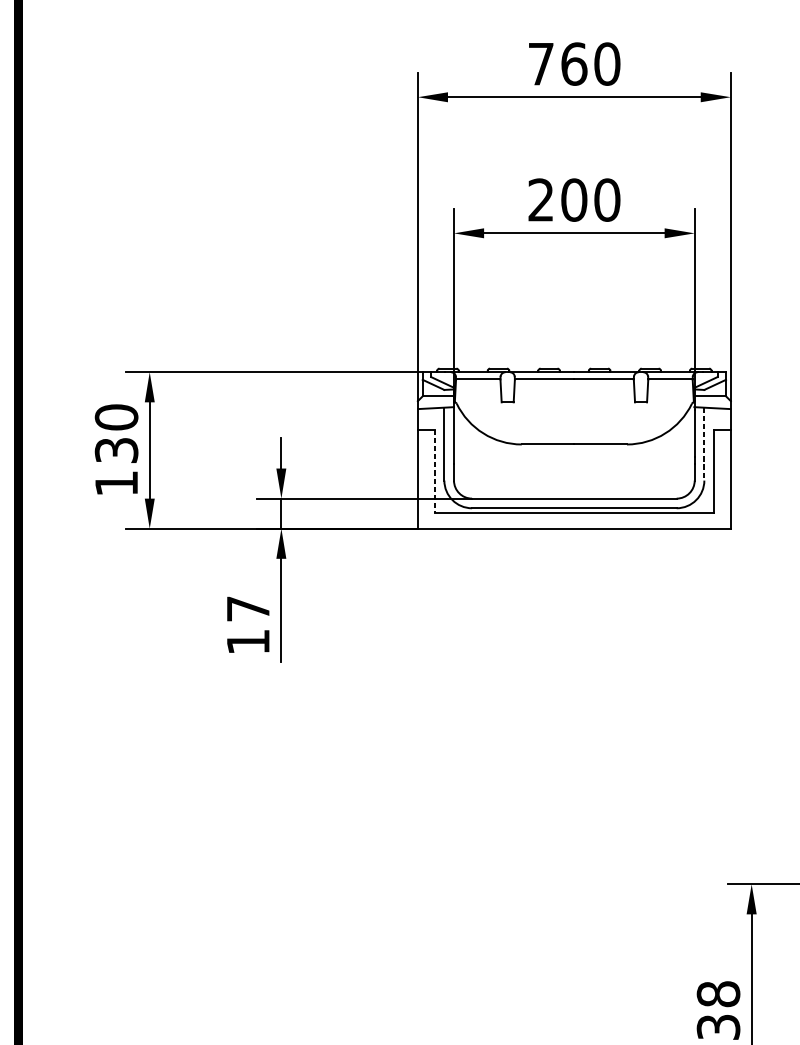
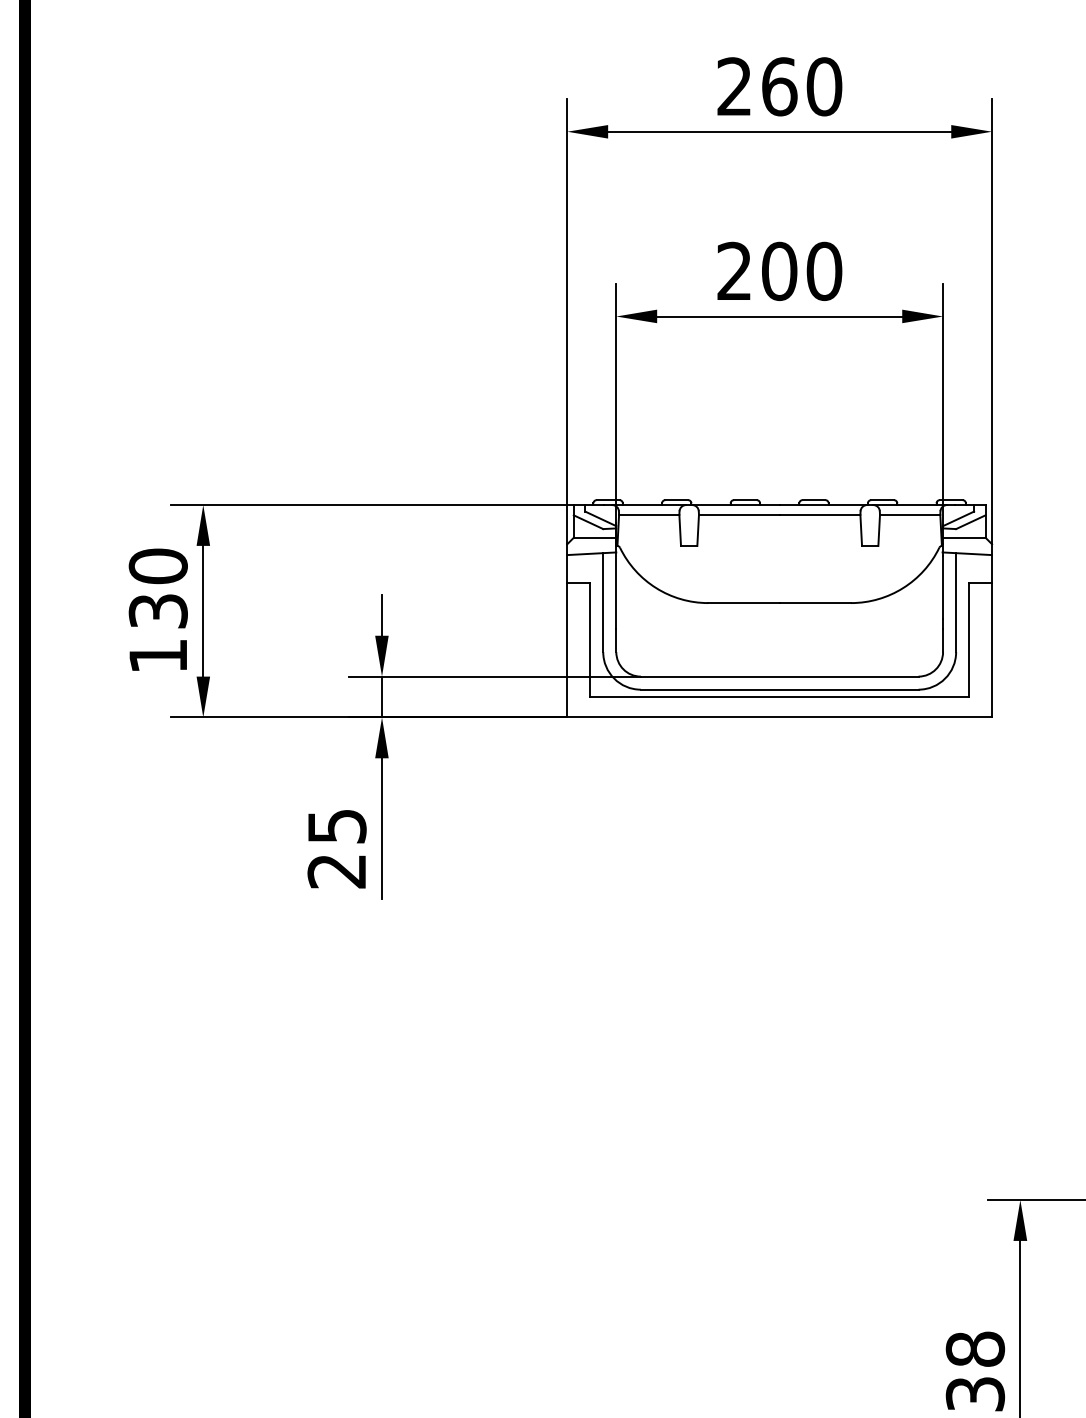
text: (541, 63) -> (734, 86), 760 -> 260
line: (704, 444) -> (956, 603), dashed -> solid
line: (434, 471) -> (590, 639), dashed -> solid
text: (247, 626) -> (336, 849), 17 -> 25

